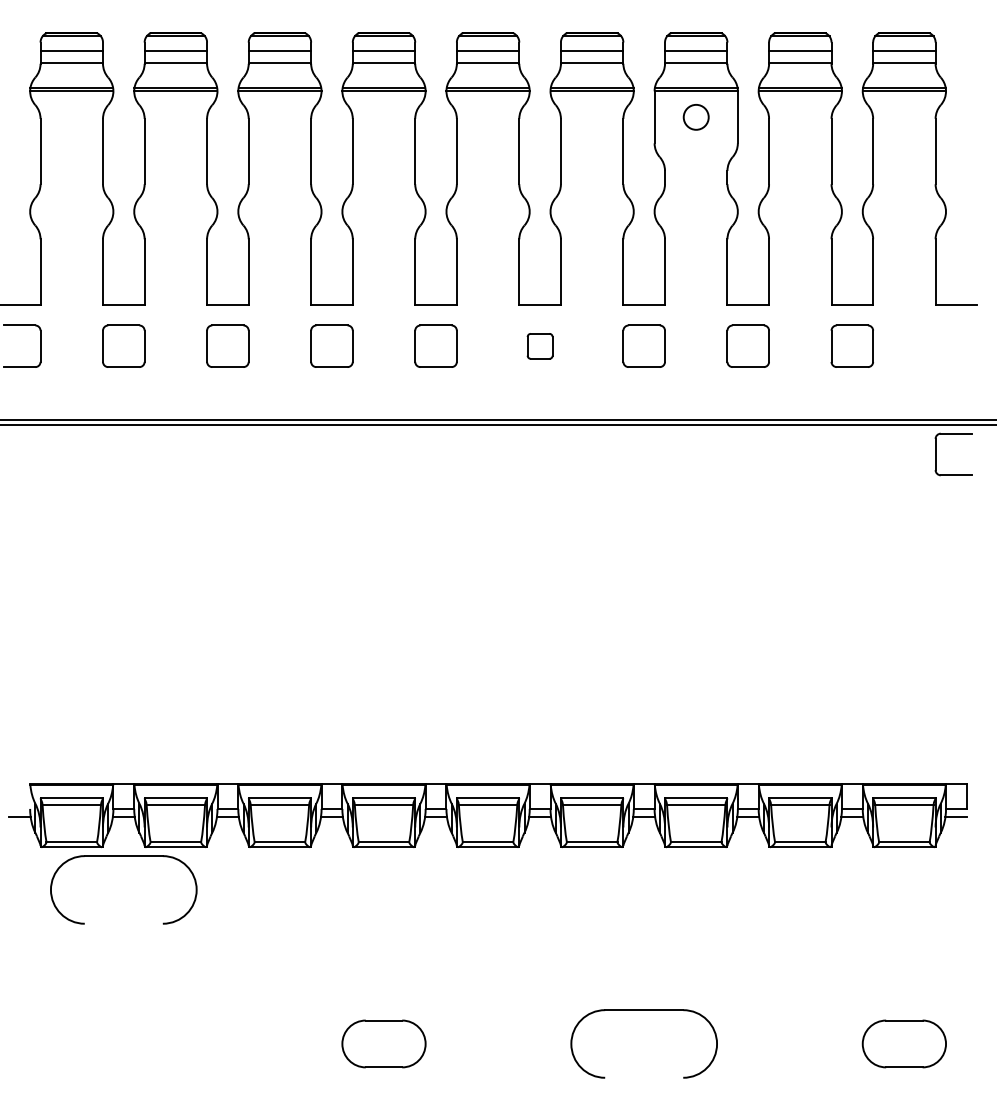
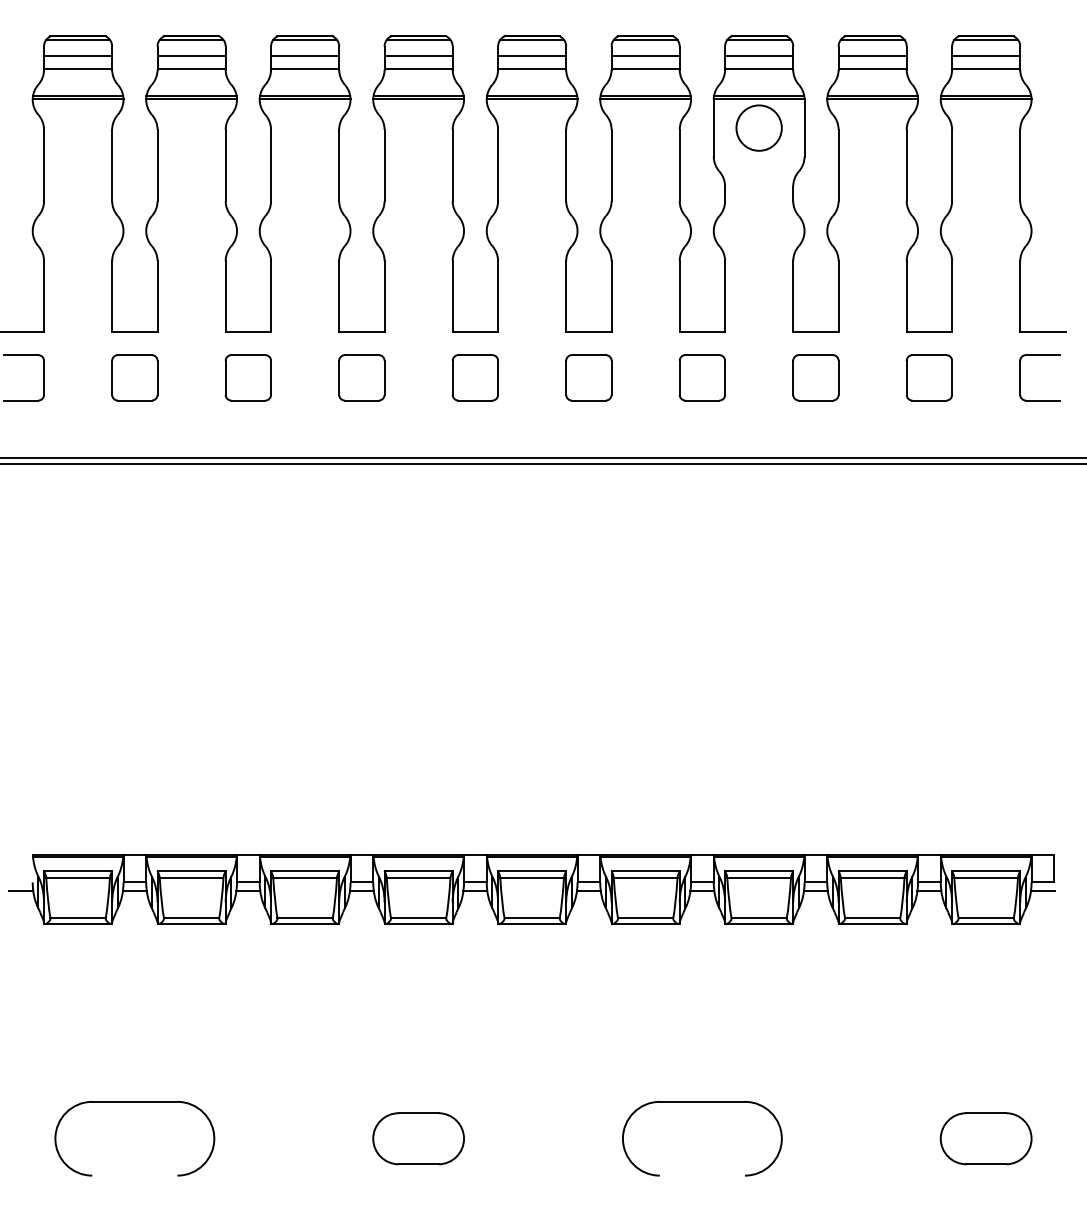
circle: (695, 116) -> (758, 127), size x1.67
part: (539, 345) -> (588, 377), size x1.67
part: (935, 454) -> (1020, 377), moved
part: (123, 856) -> (134, 1102), moved

